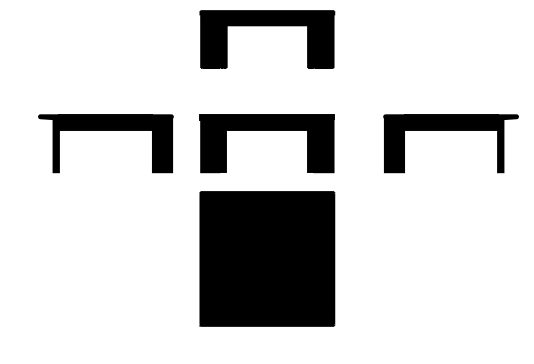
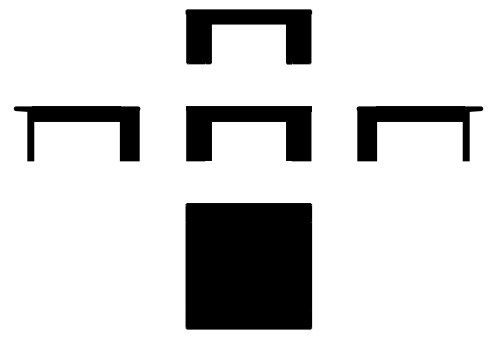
part: (105, 130) -> (76, 121), moved
part: (267, 258) -> (248, 265), moved

